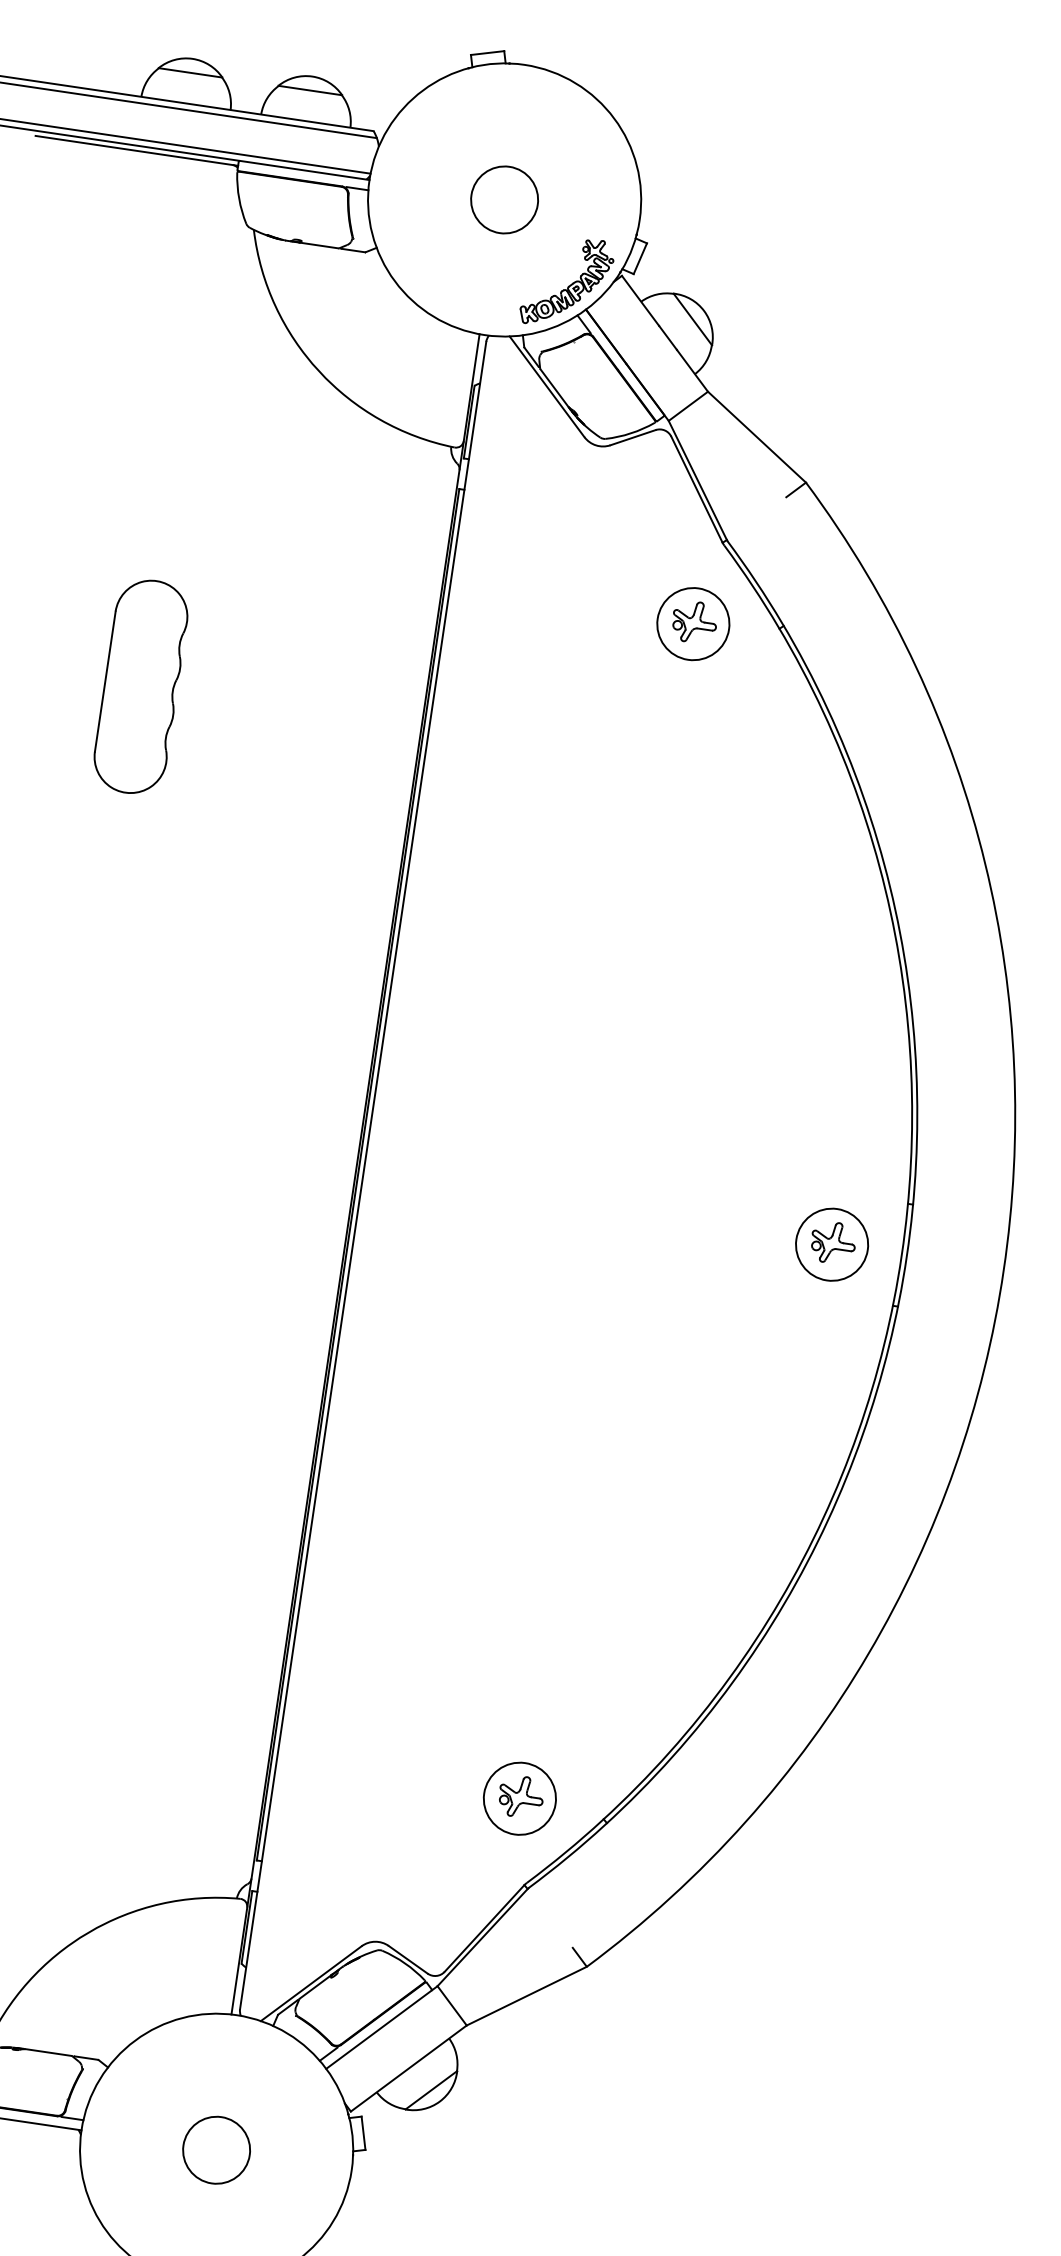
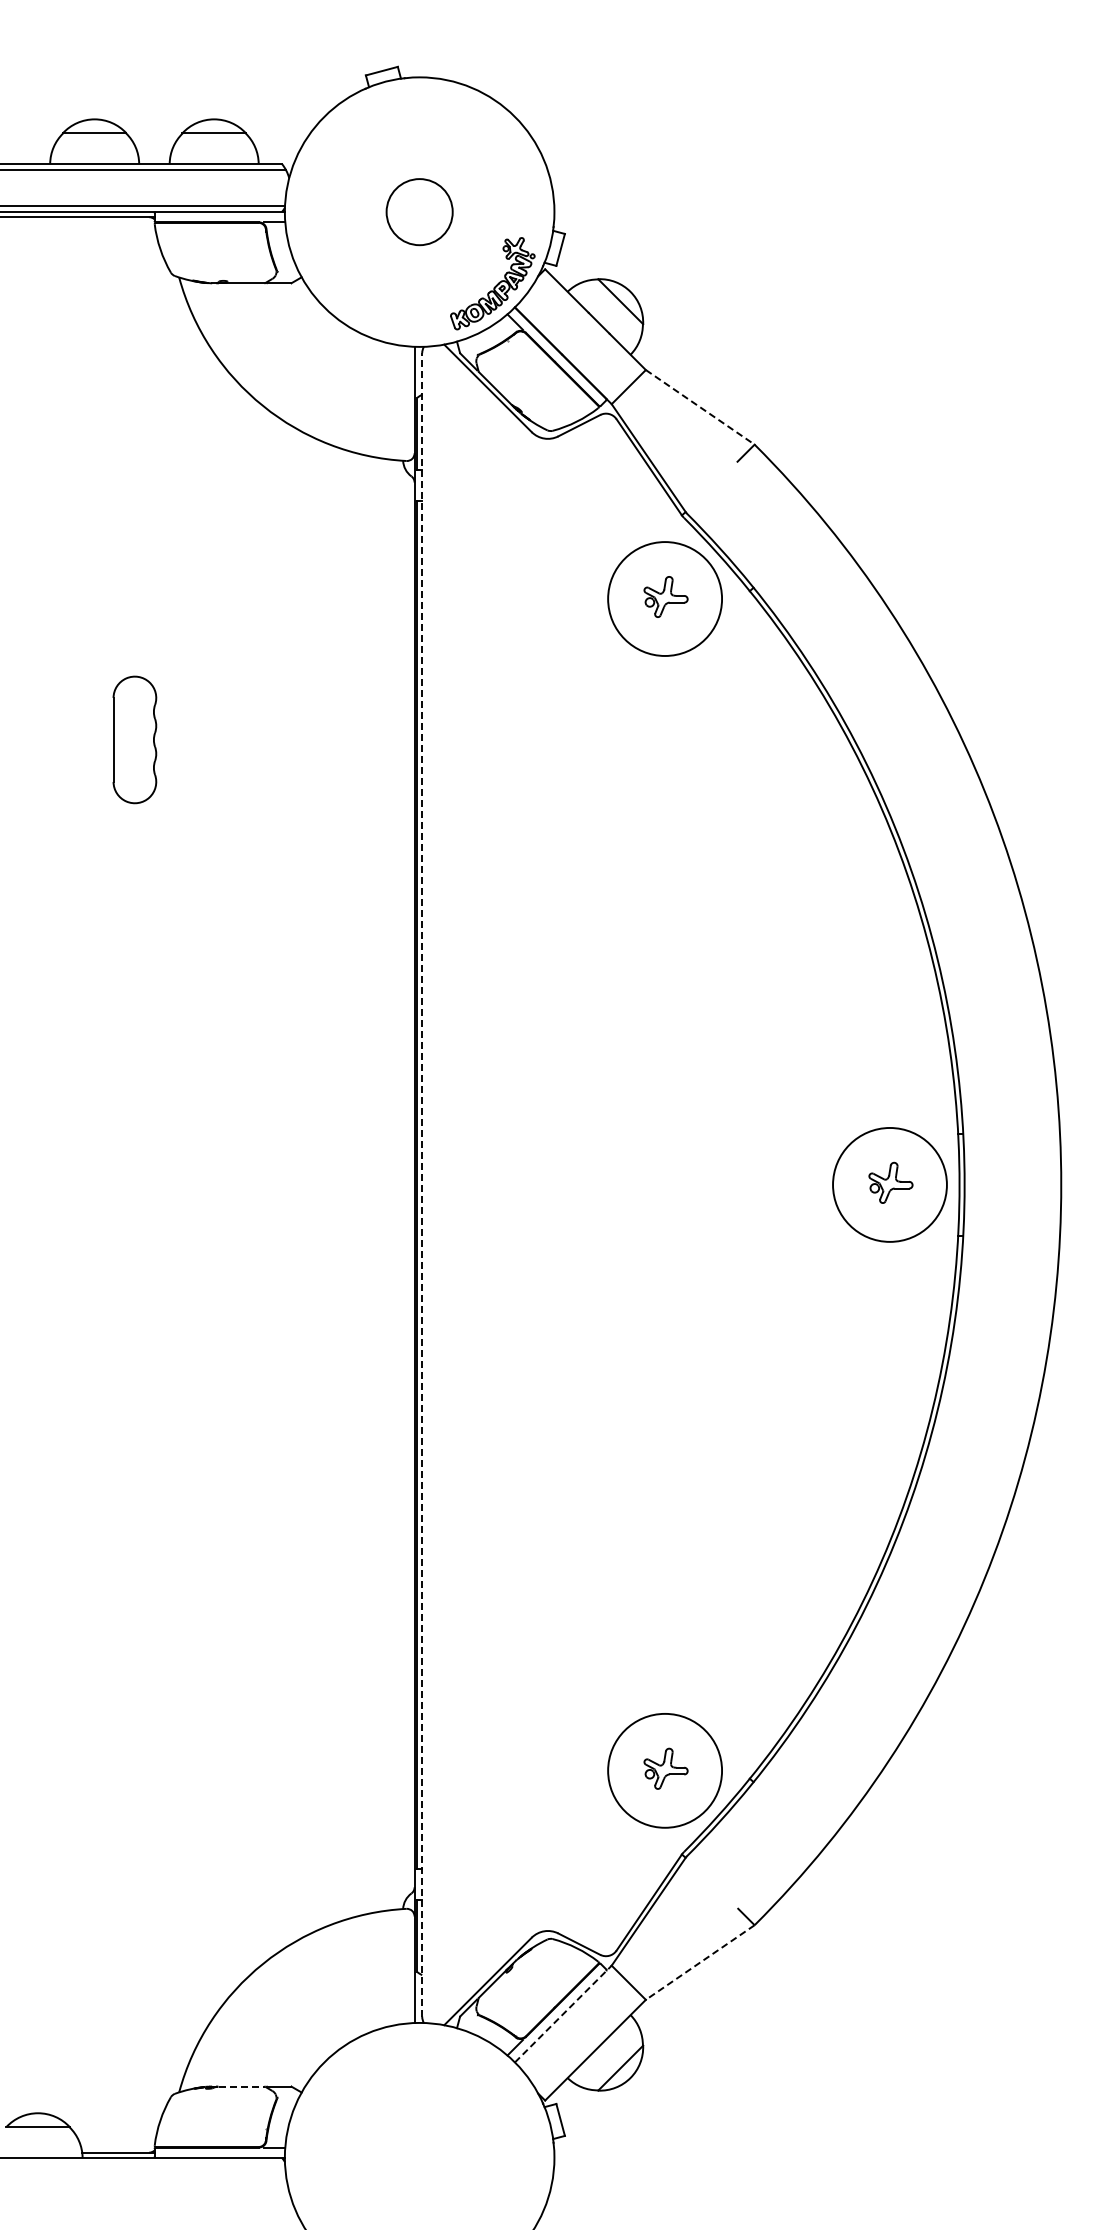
line: (757, 437) -> (700, 407), solid -> dashed
circle: (692, 623) -> (664, 598), size x1.6
part: (140, 686) -> (134, 739), size x0.6
line: (363, 1175) -> (422, 1184), solid -> dashed
circle: (831, 1244) -> (889, 1184), size x1.6
circle: (519, 1798) -> (664, 1770), size x1.6
line: (527, 1996) -> (700, 1962), solid -> dashed
line: (382, 2027) -> (563, 2013), solid -> dashed
line: (48, 2052) -> (241, 2086), solid -> dashed
circle: (216, 2150) -> (419, 2157), removed

